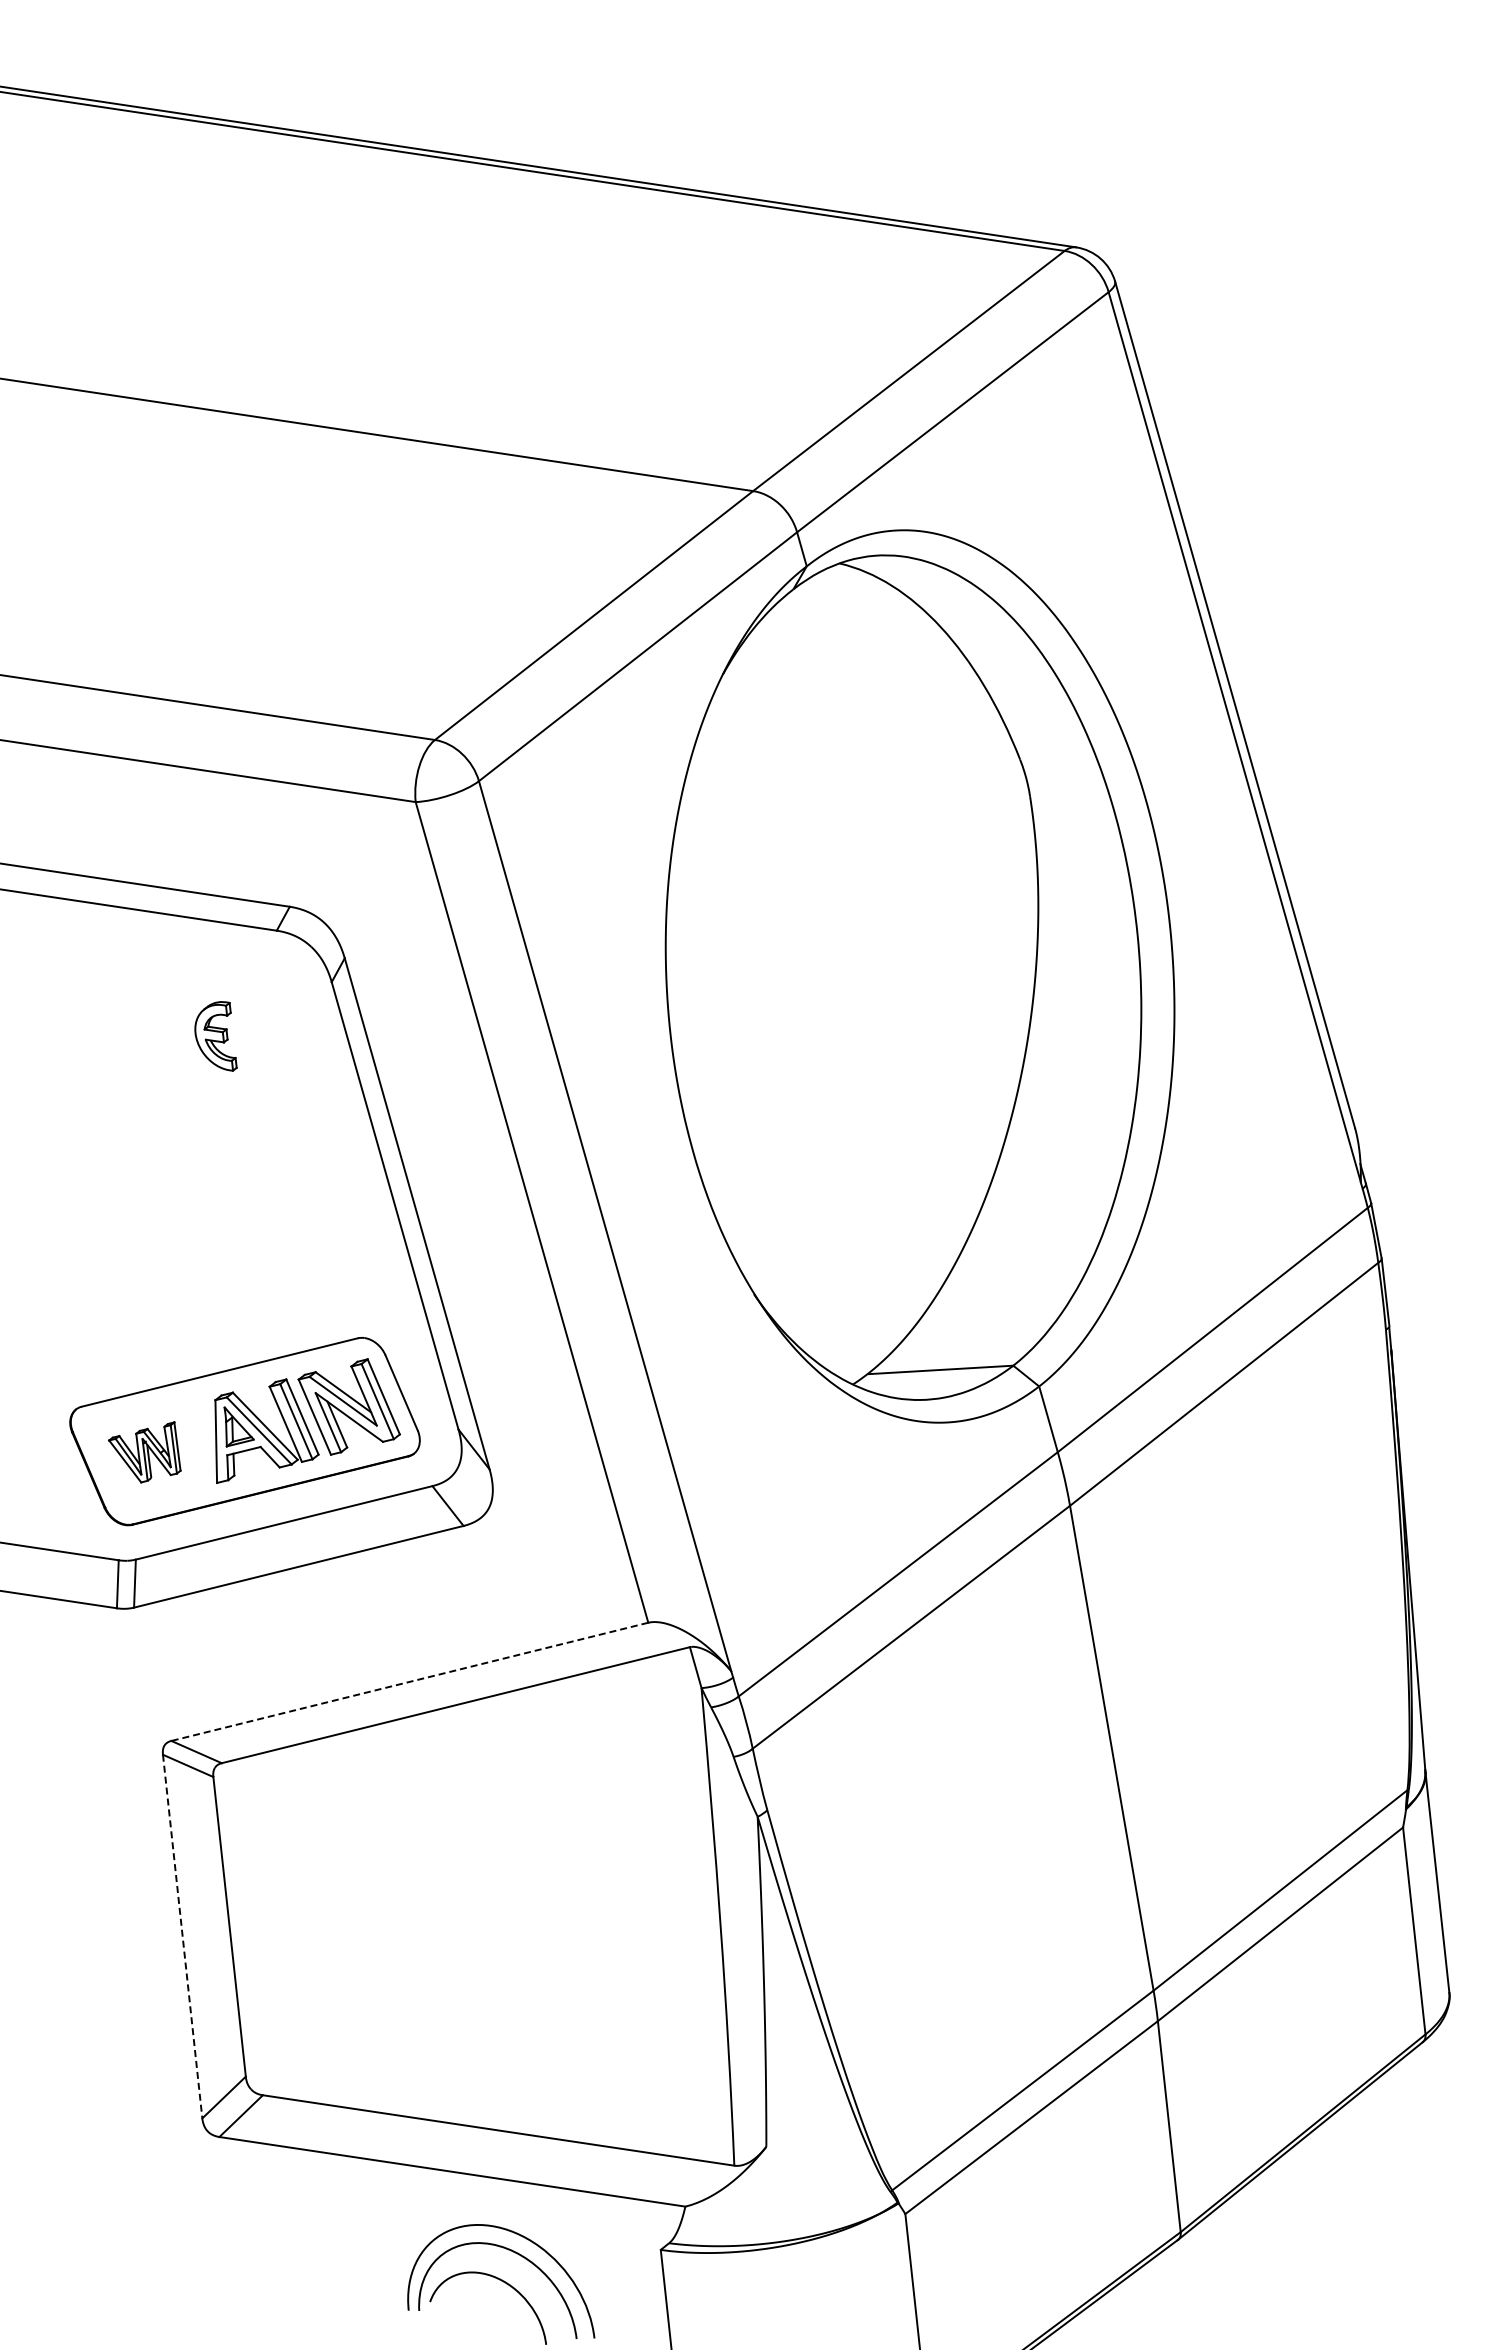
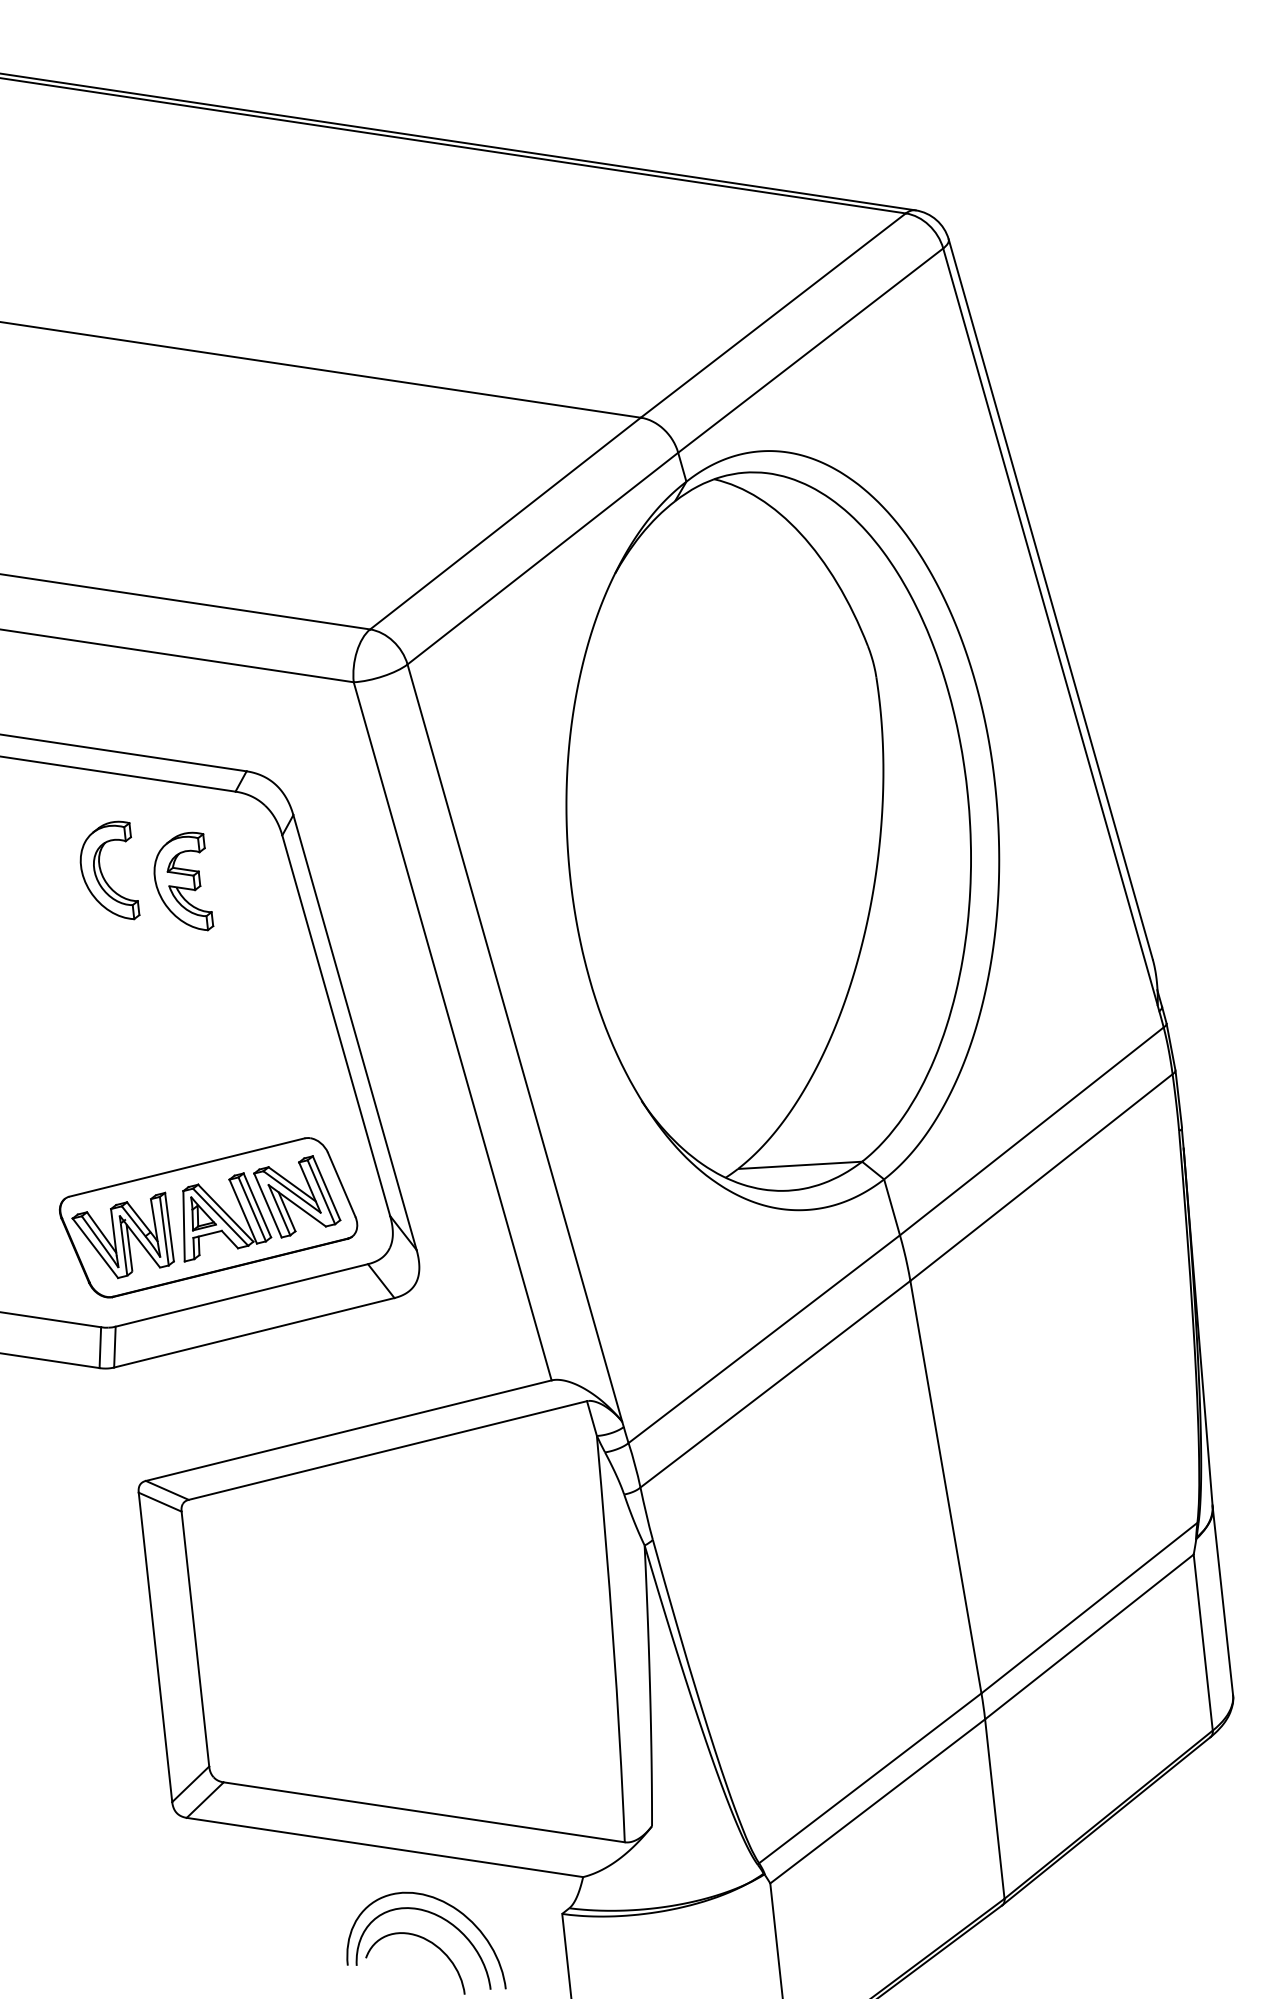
part: (120, 1026) -> (102, 873), added
part: (215, 1036) -> (183, 881), size x1.67
part: (144, 1452) -> (123, 1235), size x1.67
line: (409, 1681) -> (348, 1430), dashed -> solid
line: (182, 1936) -> (155, 1647), dashed -> solid

